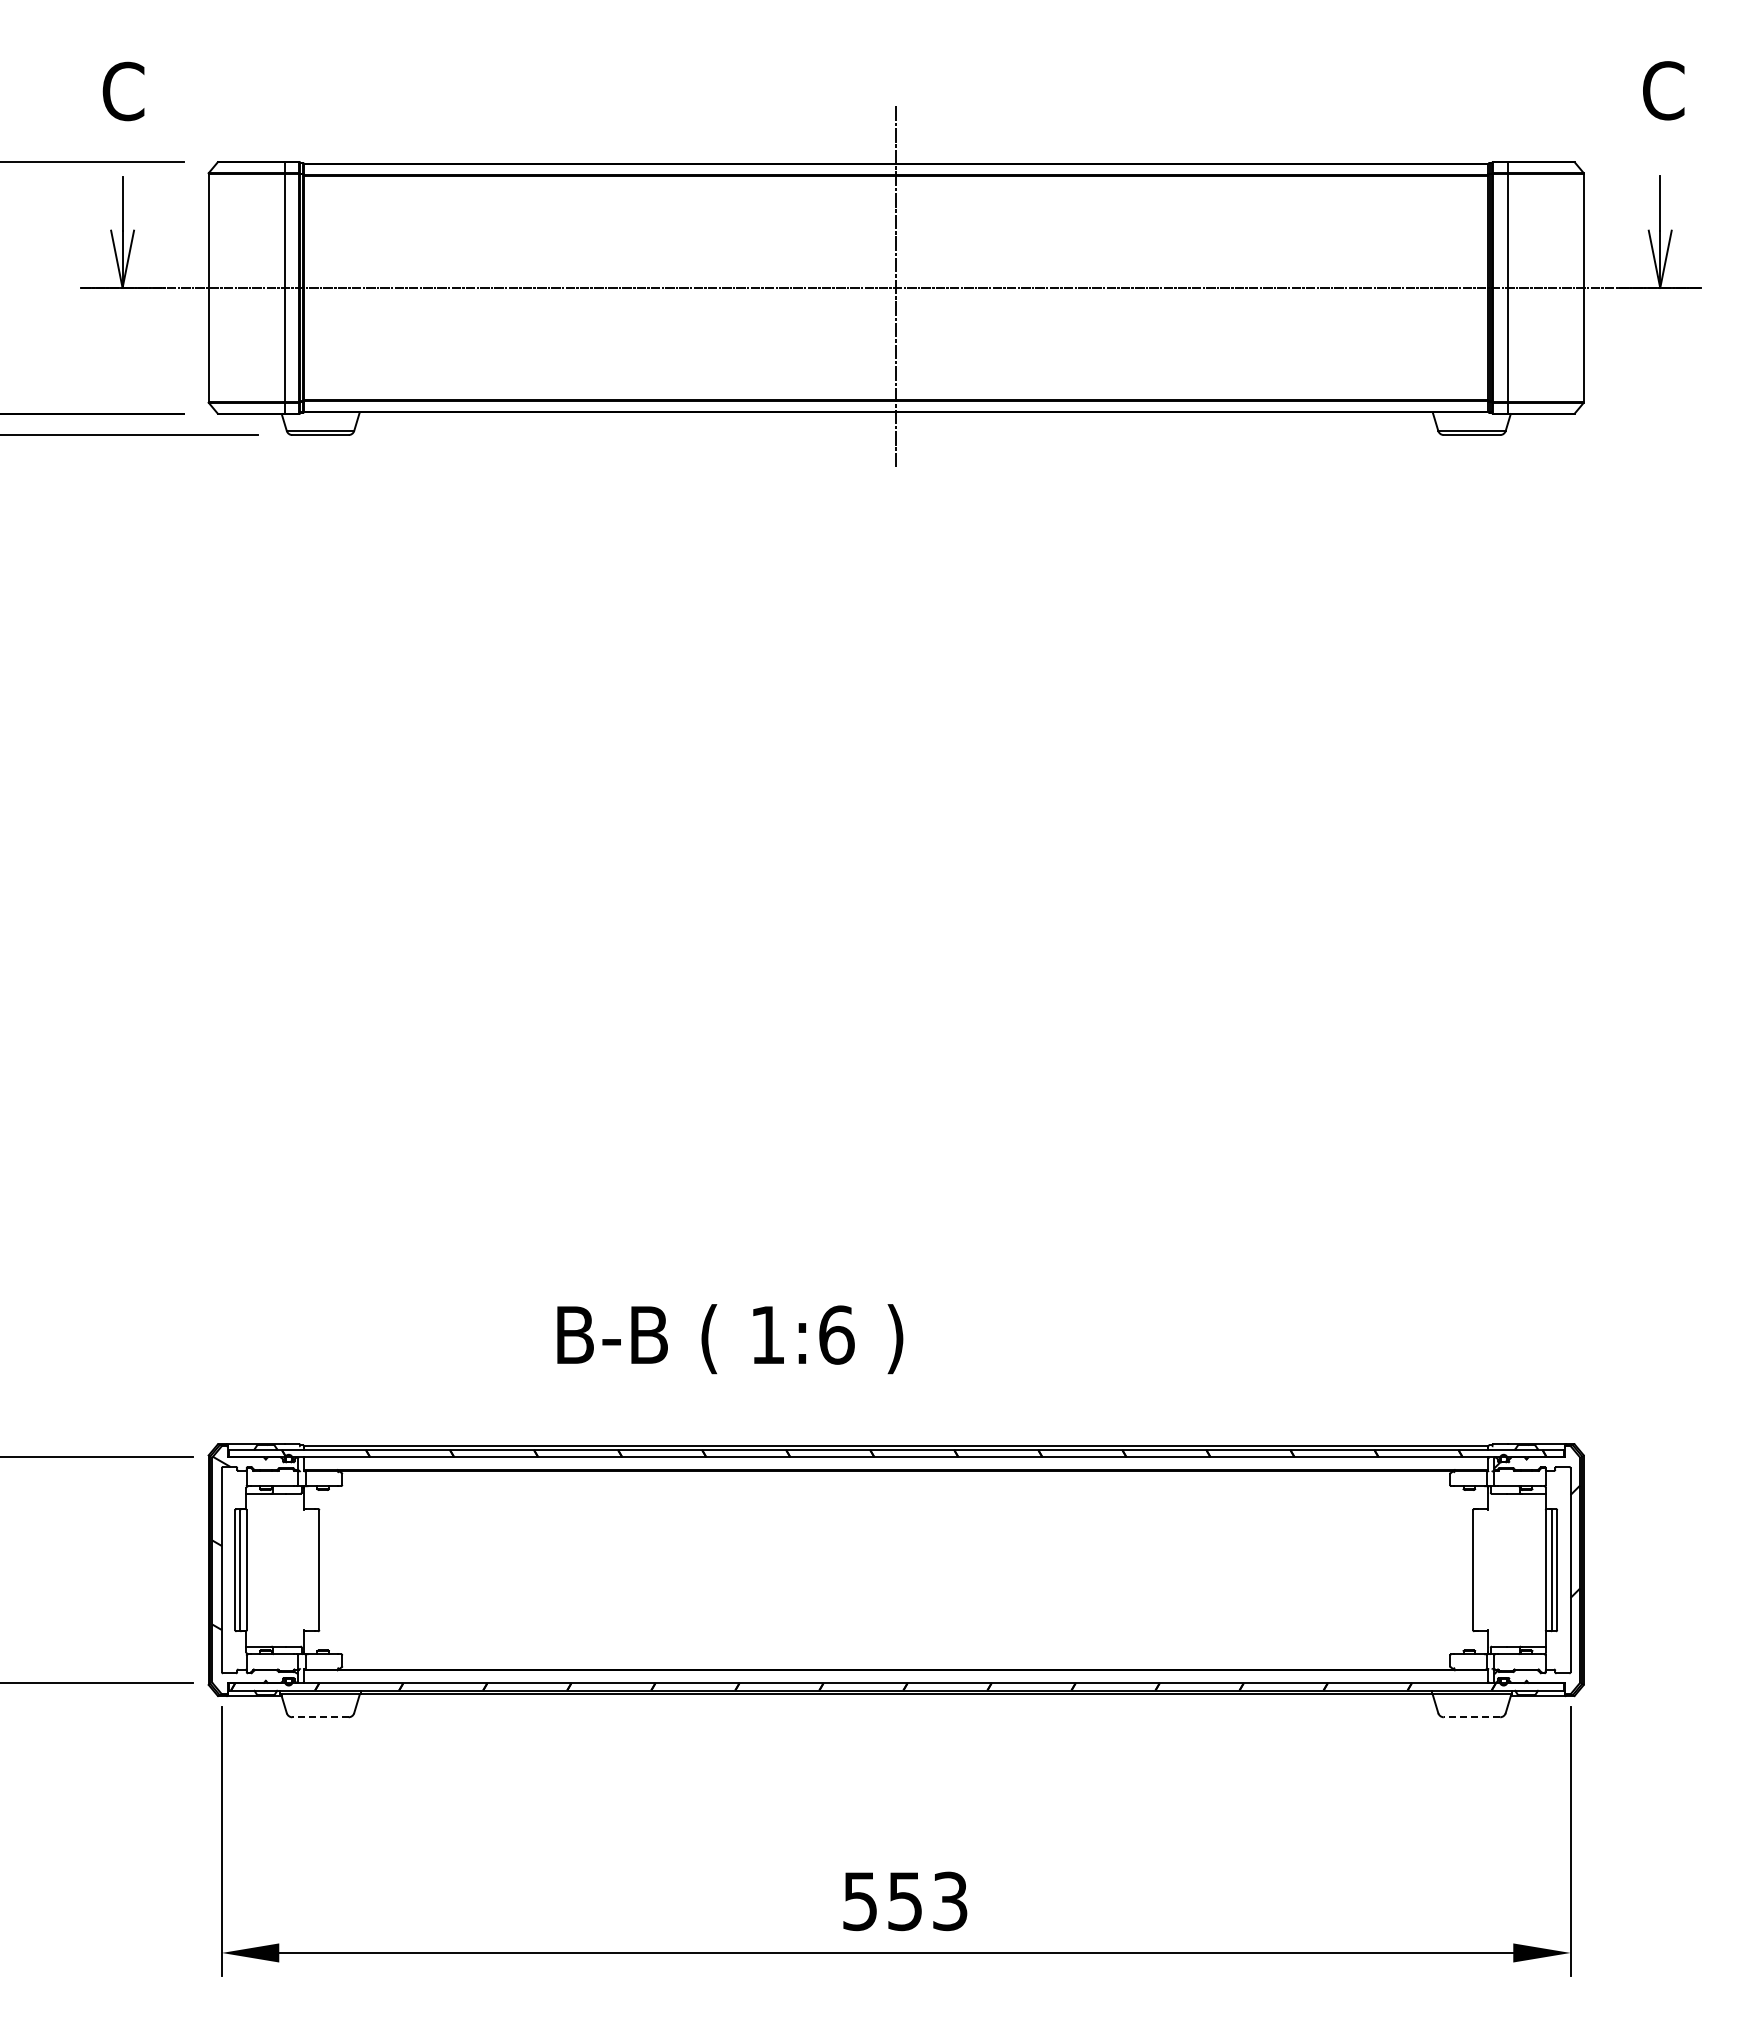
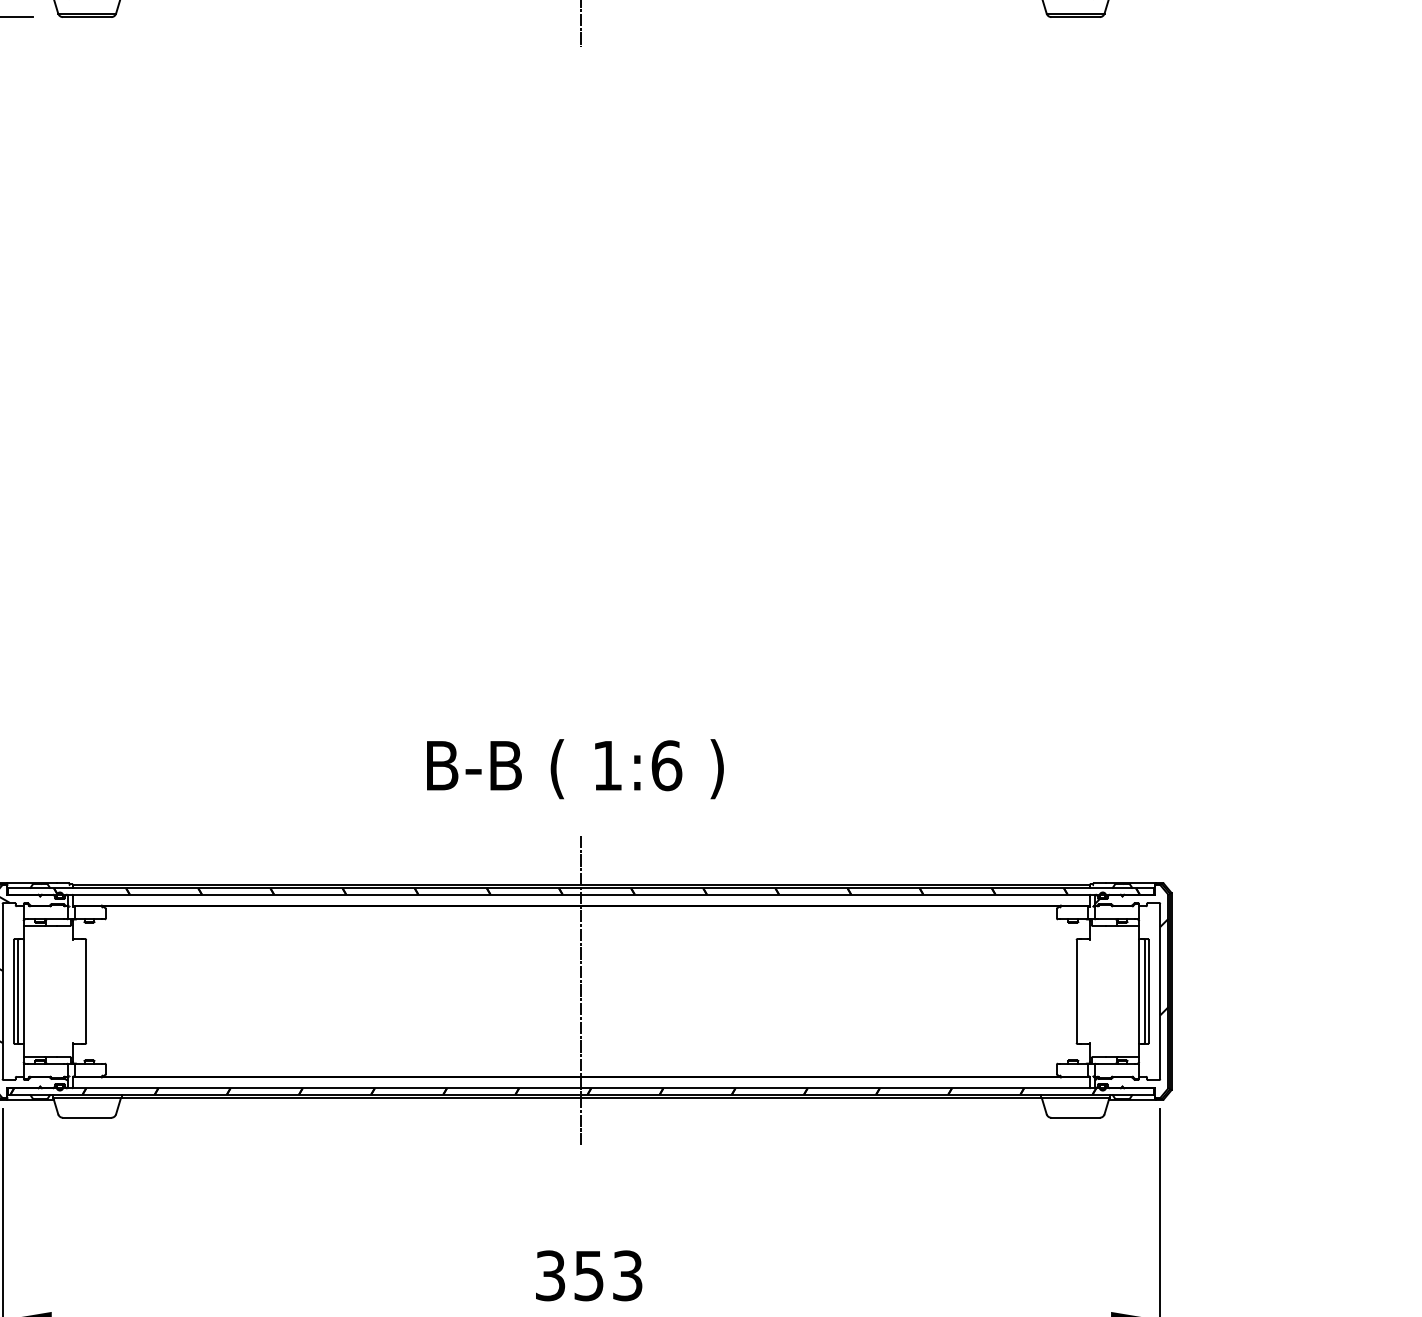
text: (730, 1339) -> (575, 769), moved
line: (896, 1569) -> (581, 990), added
line: (320, 1717) -> (87, 1117), dashed -> solid
line: (1471, 1717) -> (1075, 1117), dashed -> solid
text: (860, 1900) -> (550, 1275), 553 -> 353

